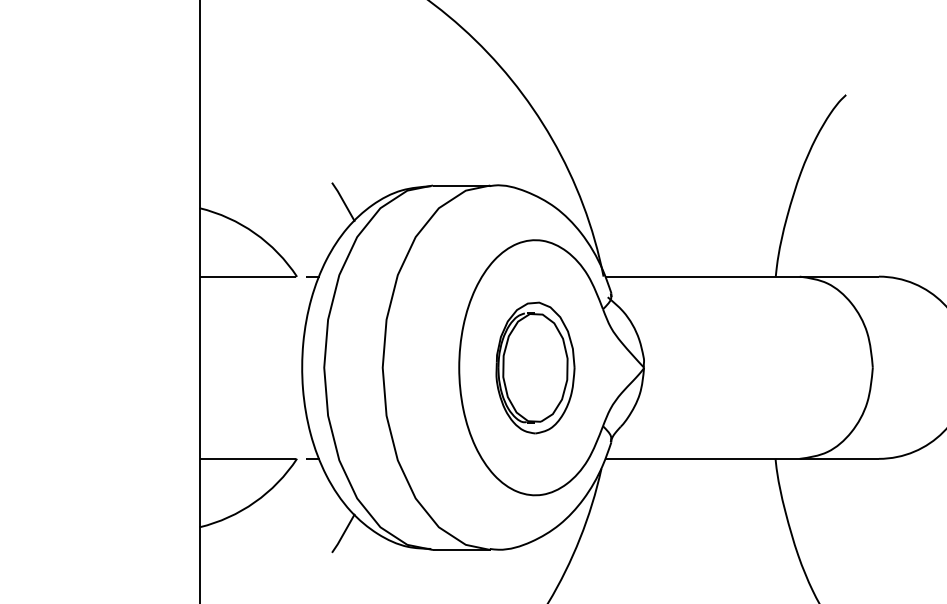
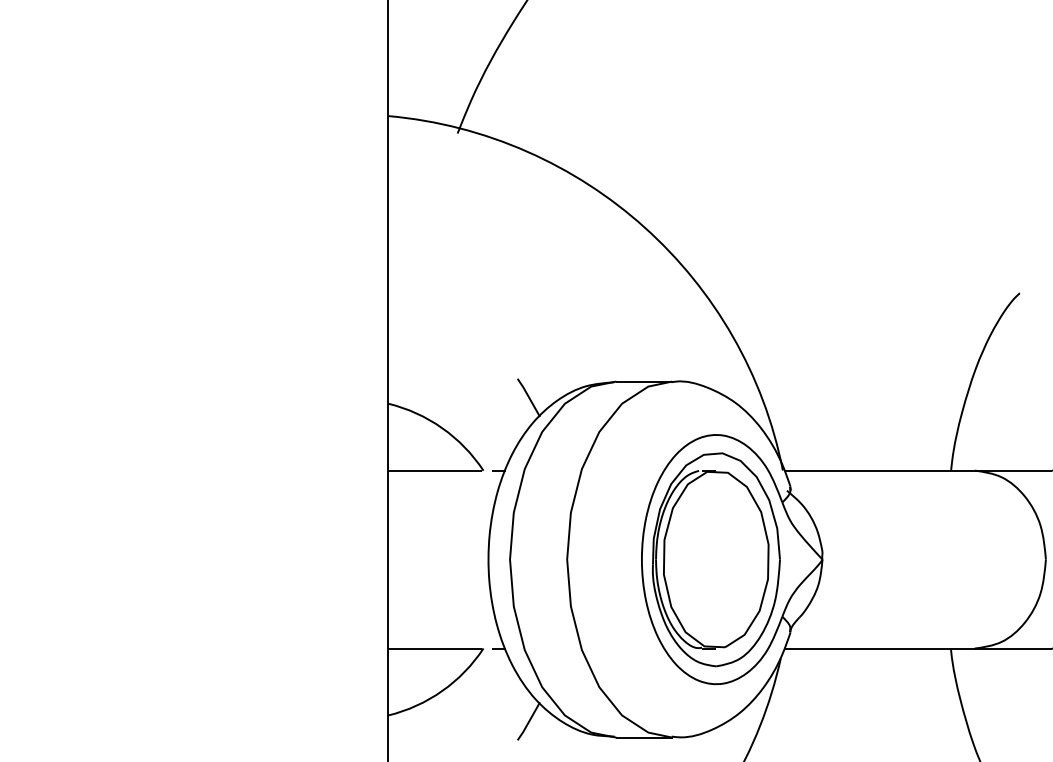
part: (535, 367) -> (716, 559), size x1.67

